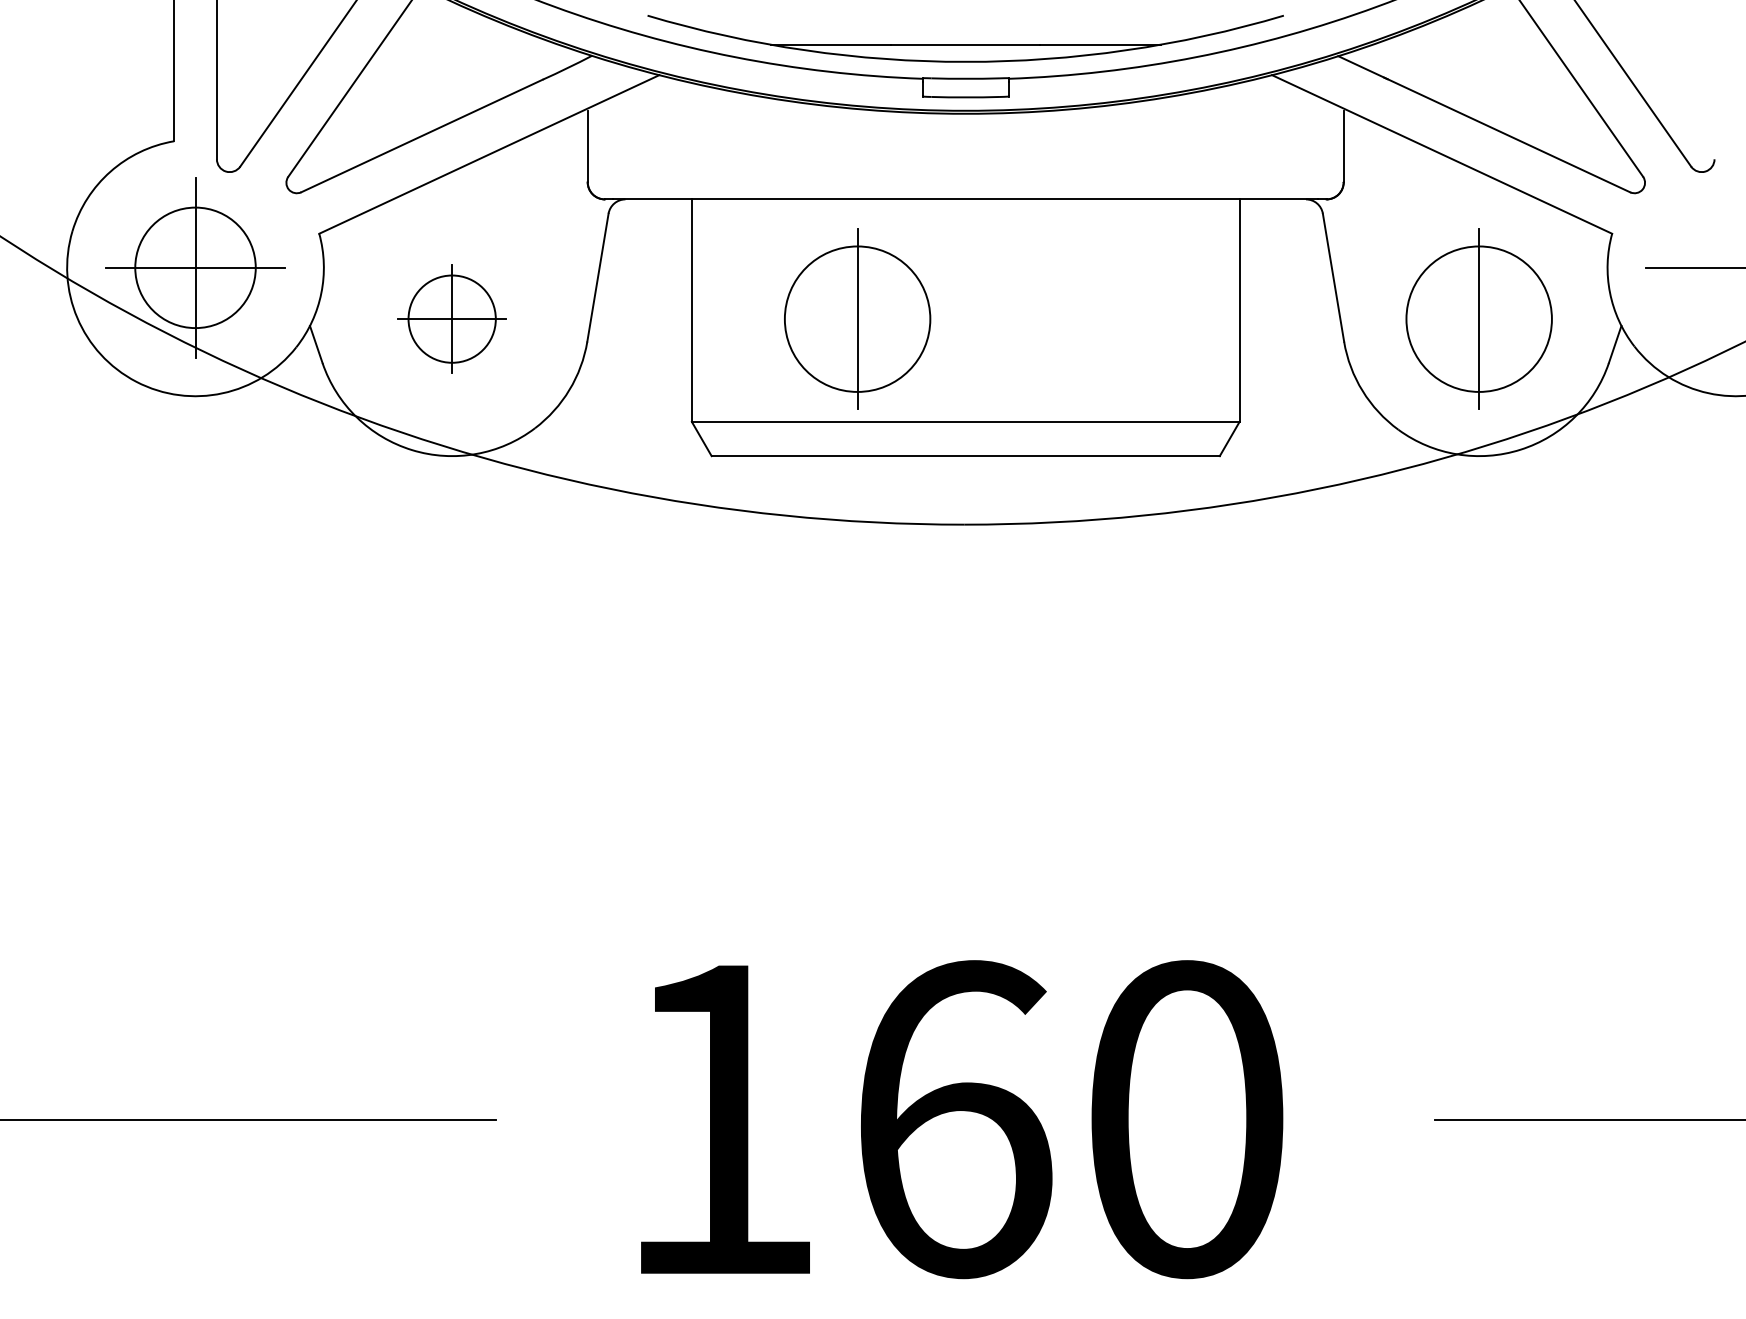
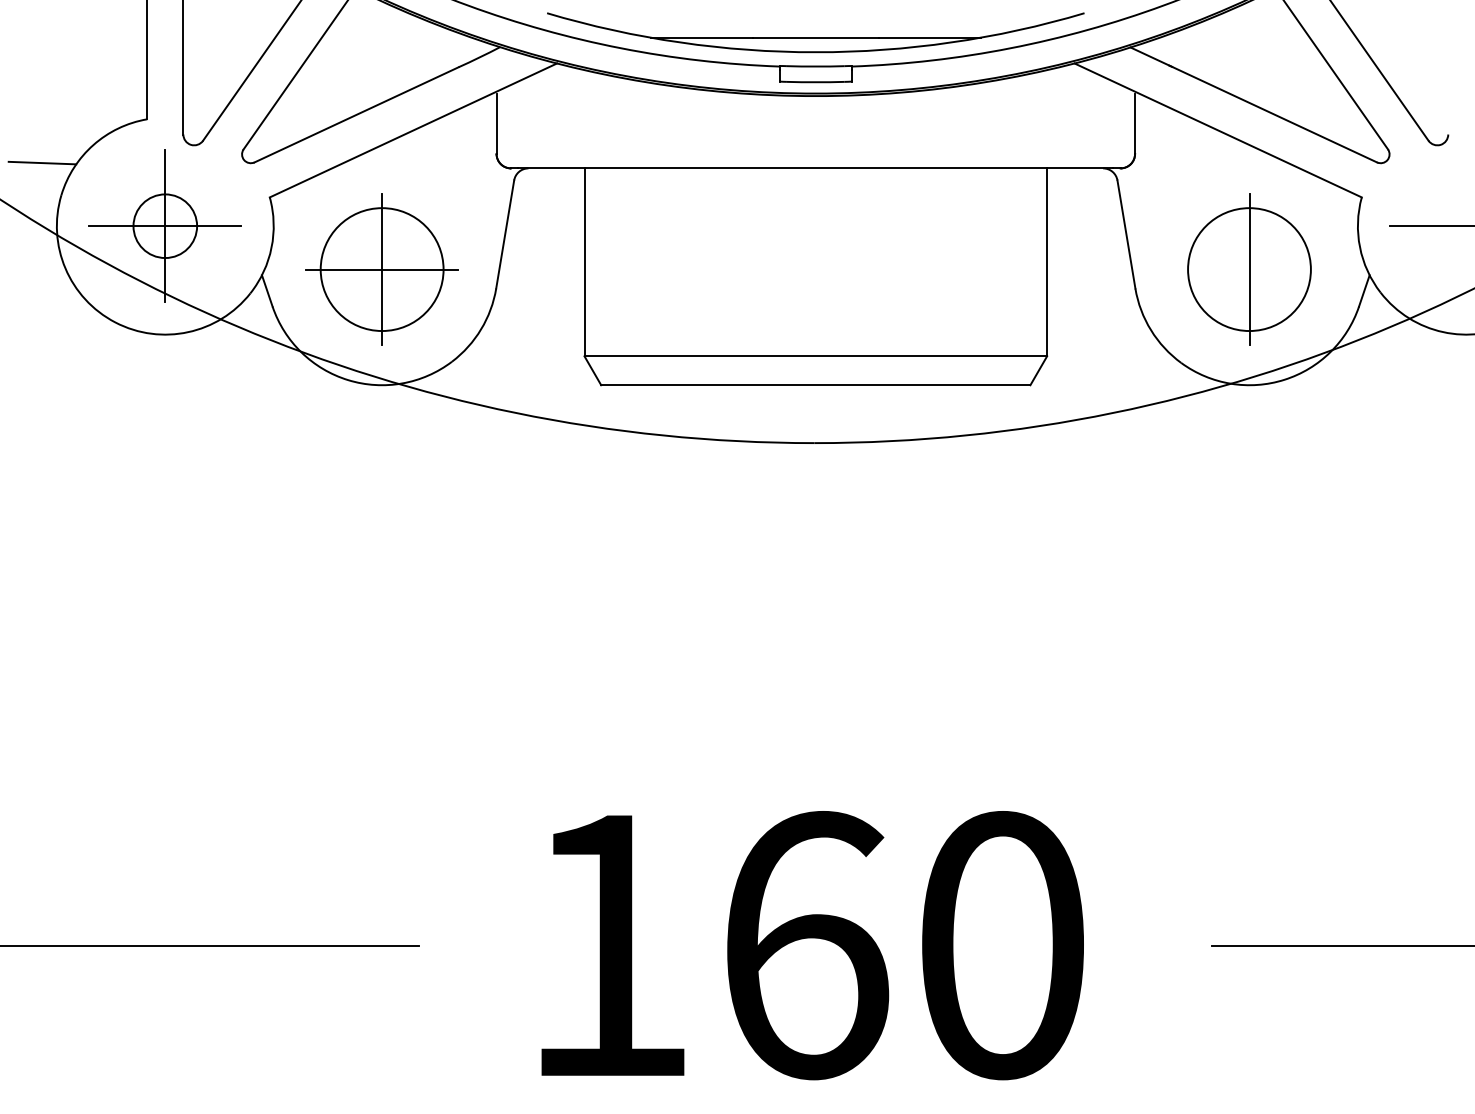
line: (50, 192) -> (42, 162), added
circle: (195, 268) -> (165, 226), size x0.62
part: (451, 319) -> (381, 269), size x1.67
part: (857, 319) -> (724, 269), removed

